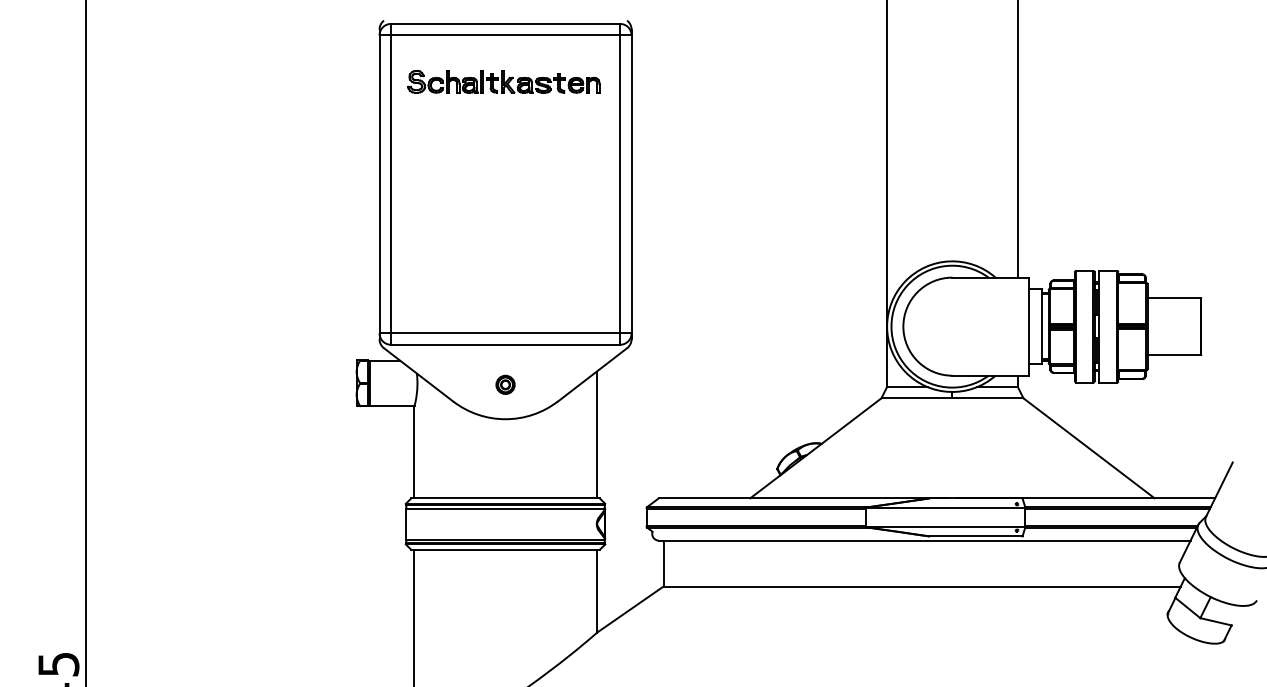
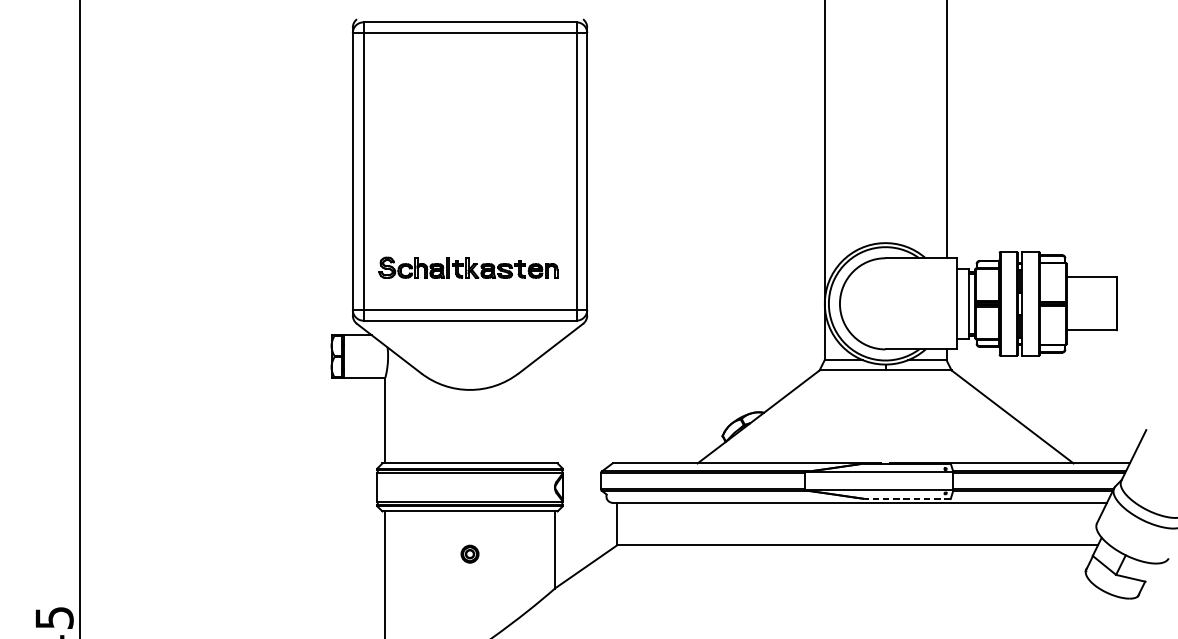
part: (503, 81) -> (468, 267), moved
part: (505, 384) -> (469, 553), moved
line: (596, 434) -> (554, 404), removed
line: (975, 536) -> (907, 498), solid -> dashed

